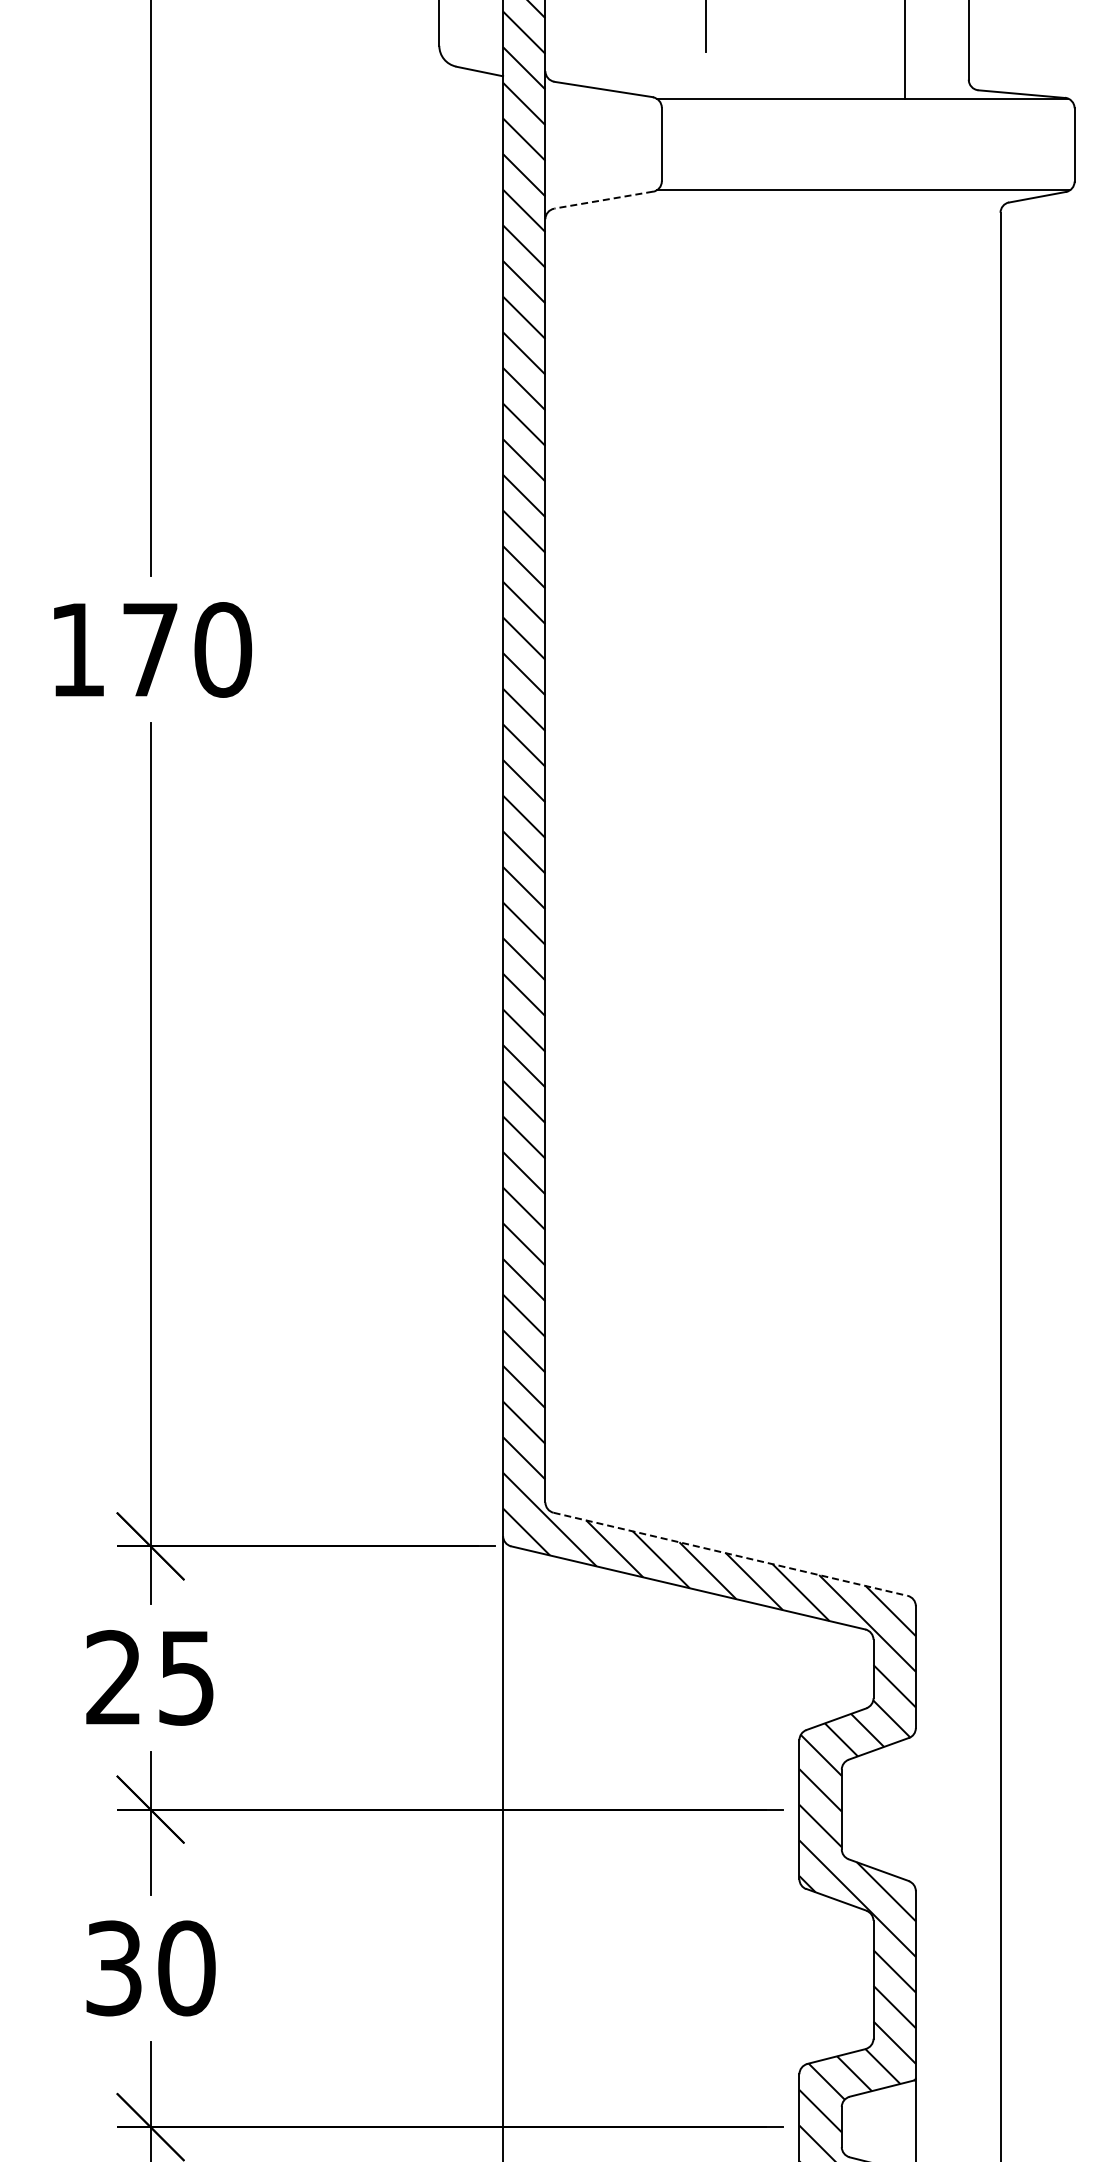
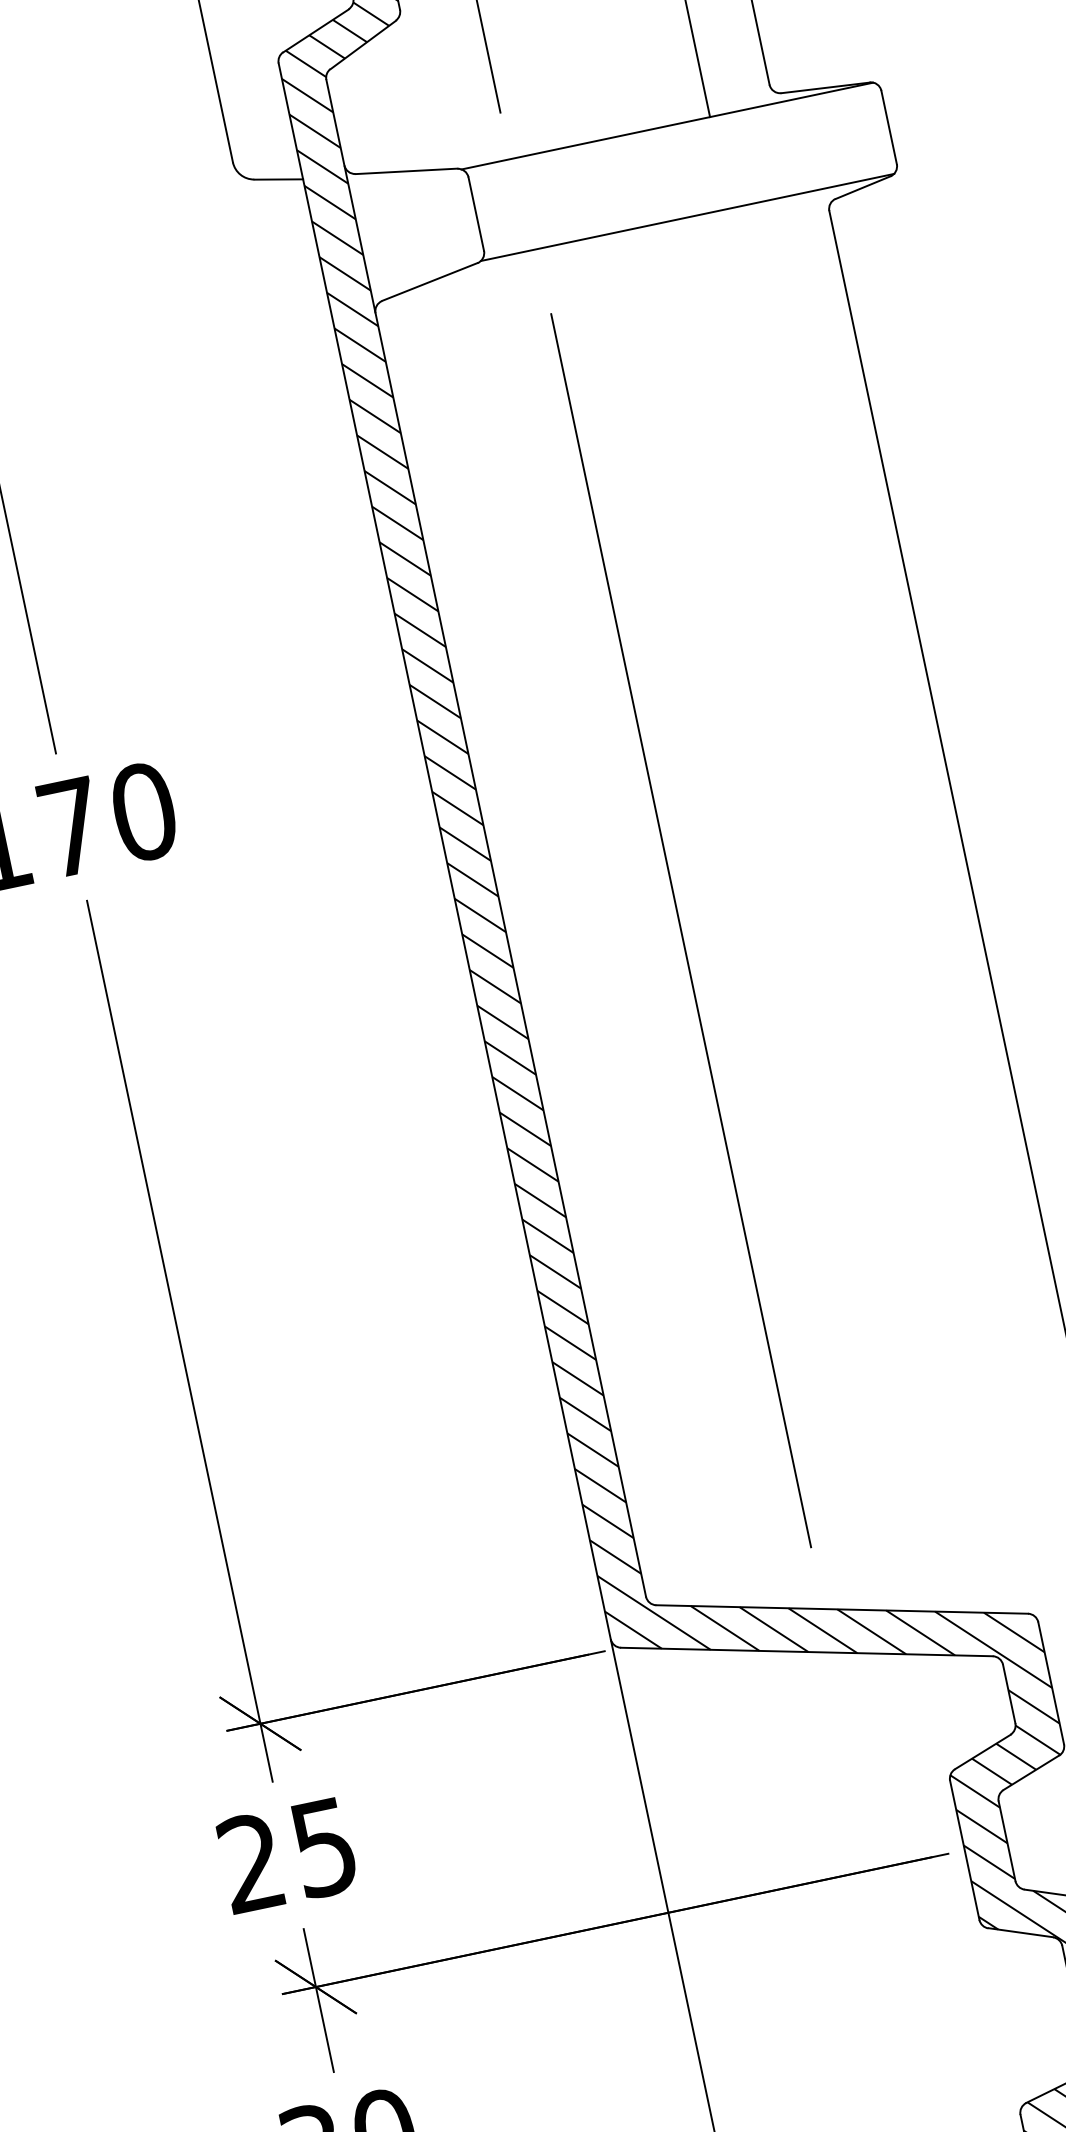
line: (603, 200) -> (429, 282), dashed -> solid
line: (713, 871) -> (681, 930), added
line: (730, 1554) -> (842, 1609), dashed -> solid

